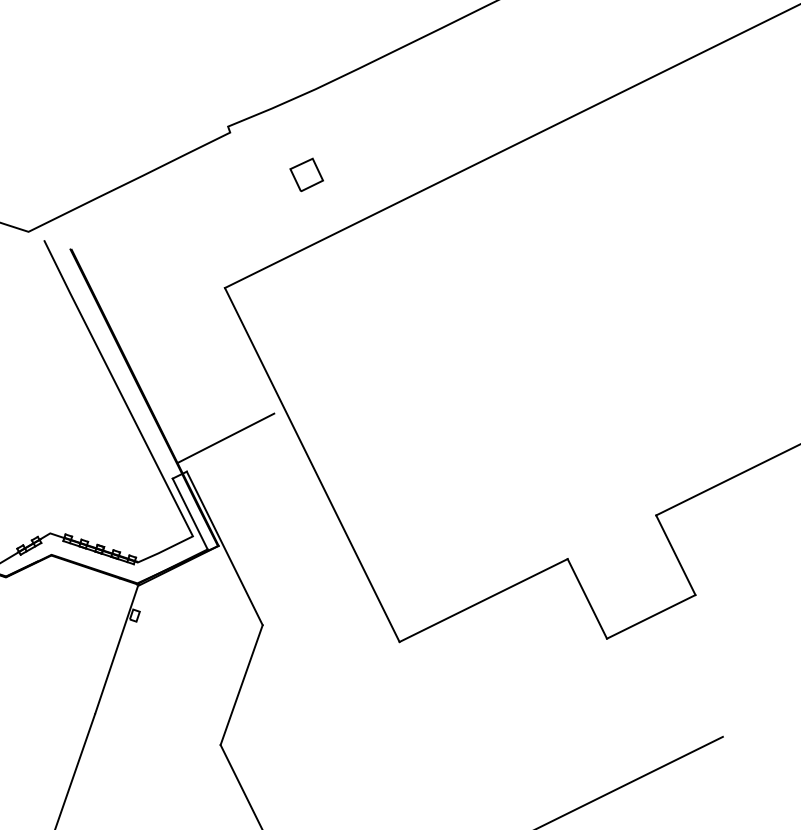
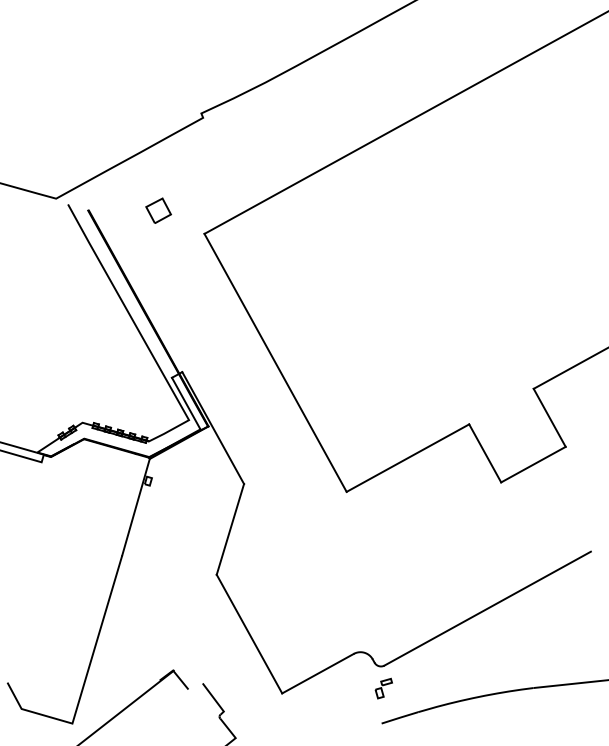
part: (306, 174) -> (158, 210), moved
line: (226, 437) -> (210, 345), removed

